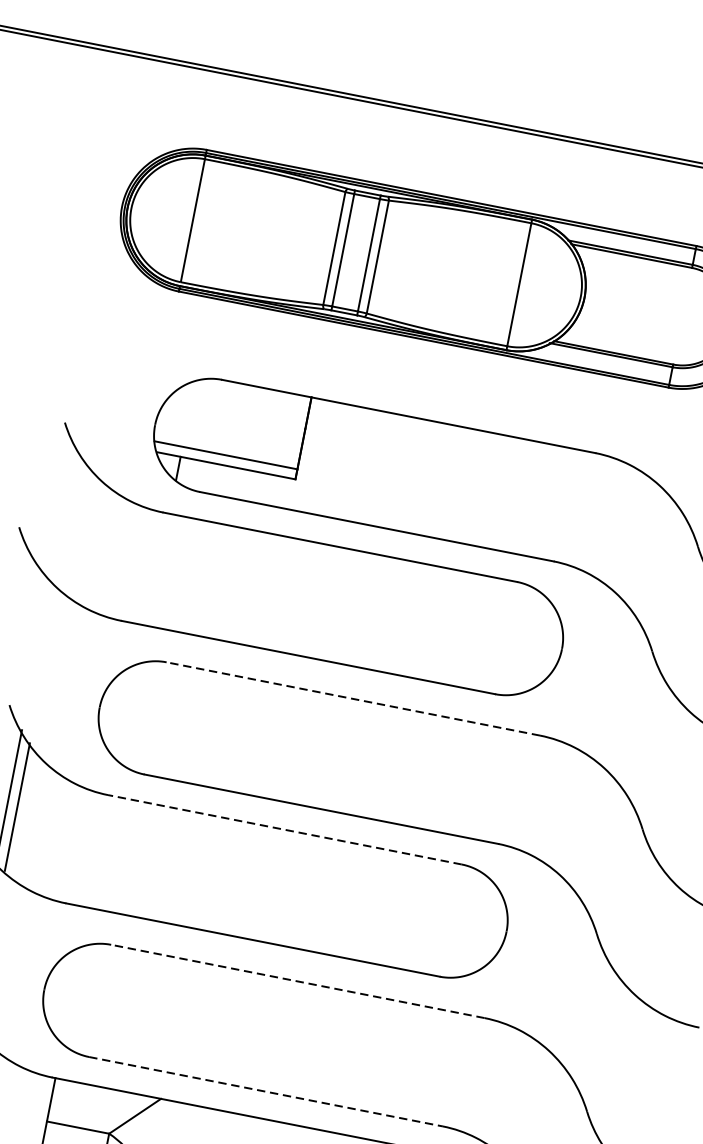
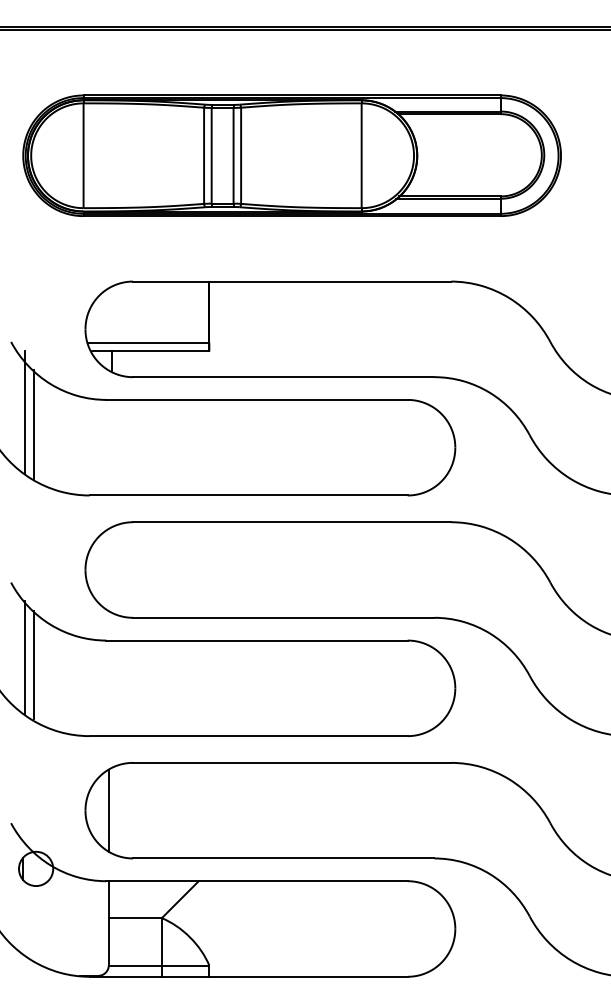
line: (65, 508) -> (25, 412), added
line: (72, 524) -> (33, 424), added
line: (352, 699) -> (291, 522), dashed -> solid
line: (285, 829) -> (257, 640), dashed -> solid
line: (297, 980) -> (291, 762), dashed -> solid
line: (71, 995) -> (108, 810), added
line: (265, 1091) -> (283, 858), dashed -> solid

